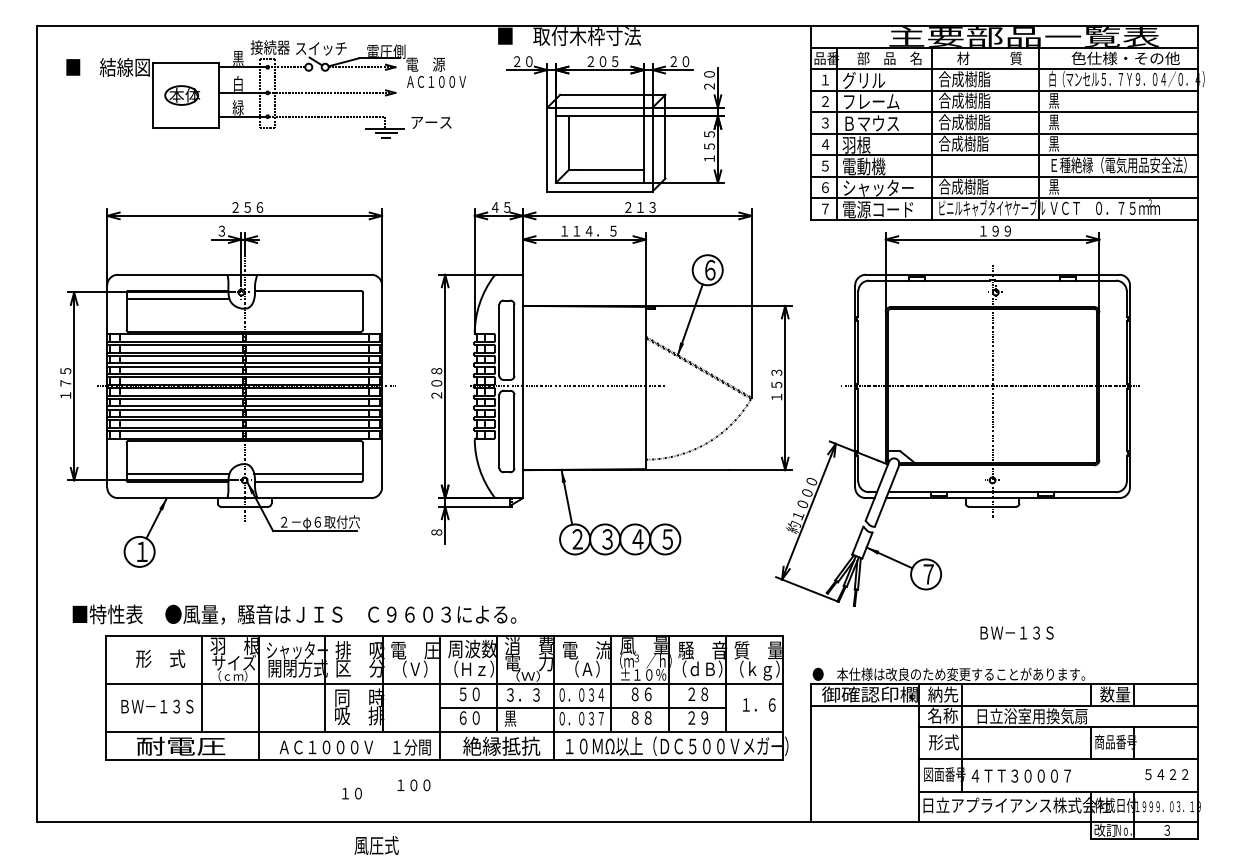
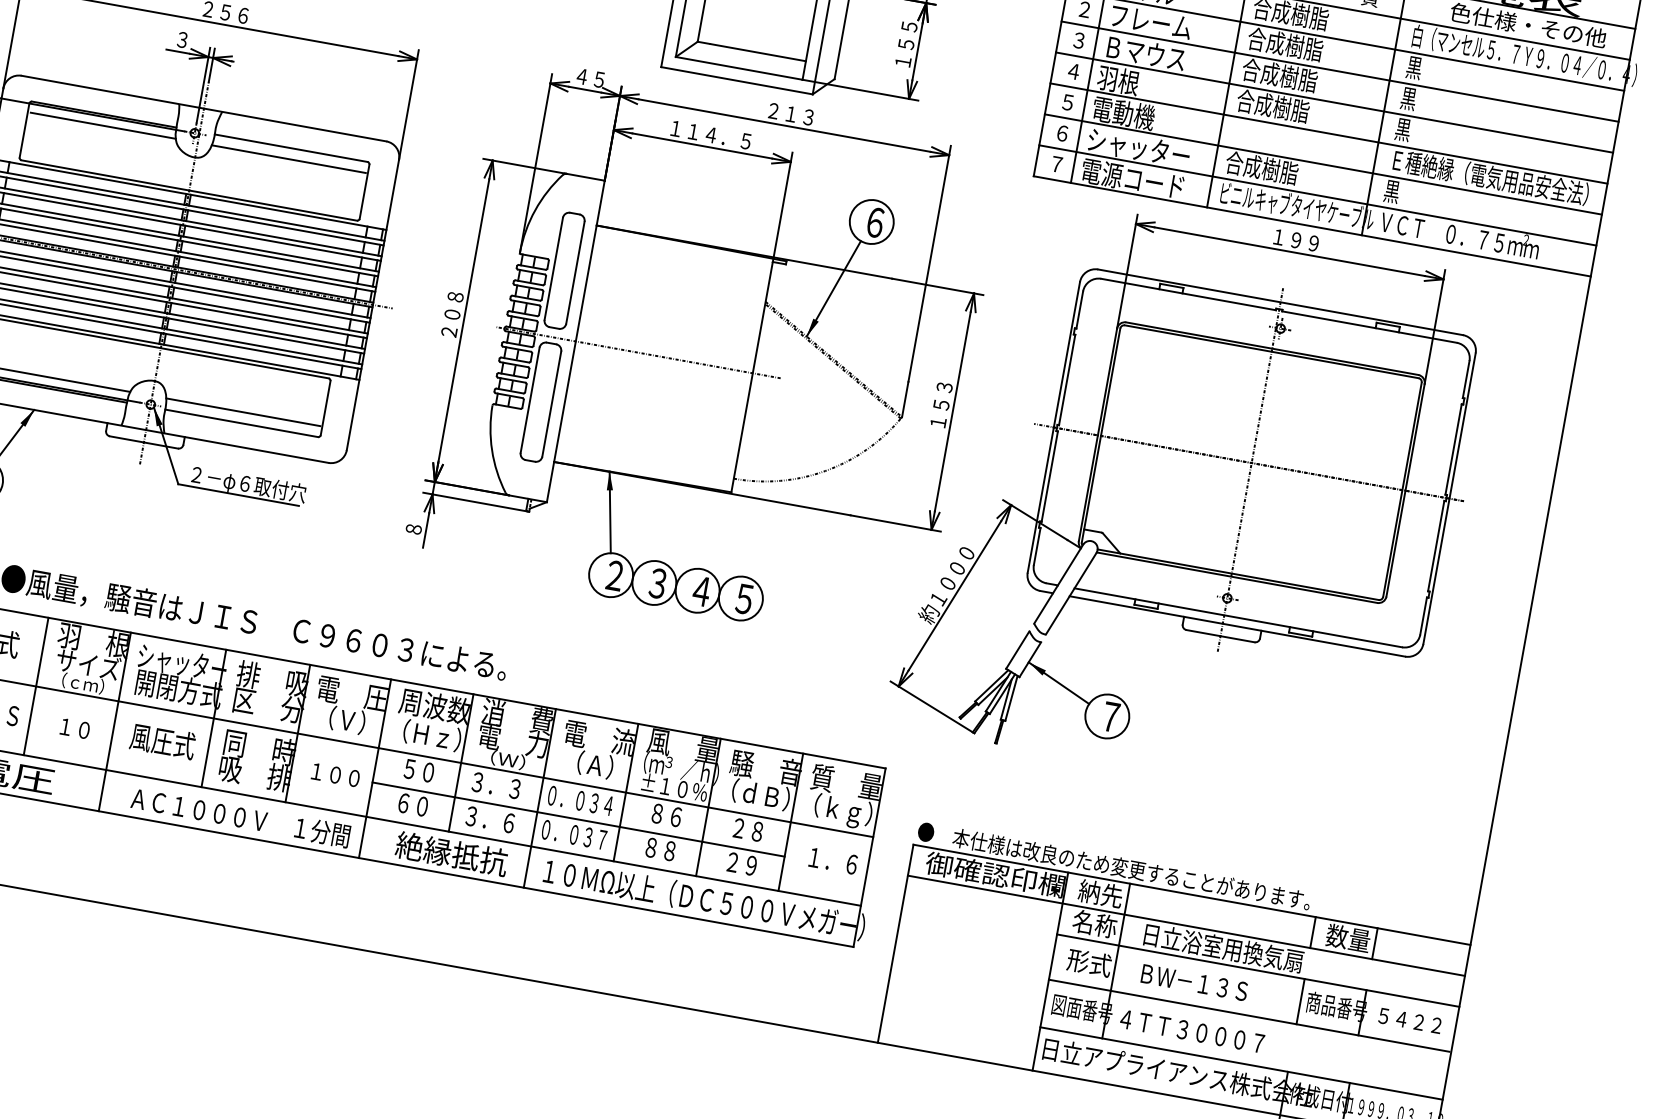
line: (307, 298) -> (288, 159), added
text: (1016, 632) -> (1193, 981), moved
text: (521, 718) -> (487, 819), 黒 -> ３．６
text: (1166, 774) -> (1409, 1020), moved
text: (413, 785) -> (334, 775), moved
text: (351, 793) -> (74, 728), moved
text: (376, 845) -> (162, 741), moved

